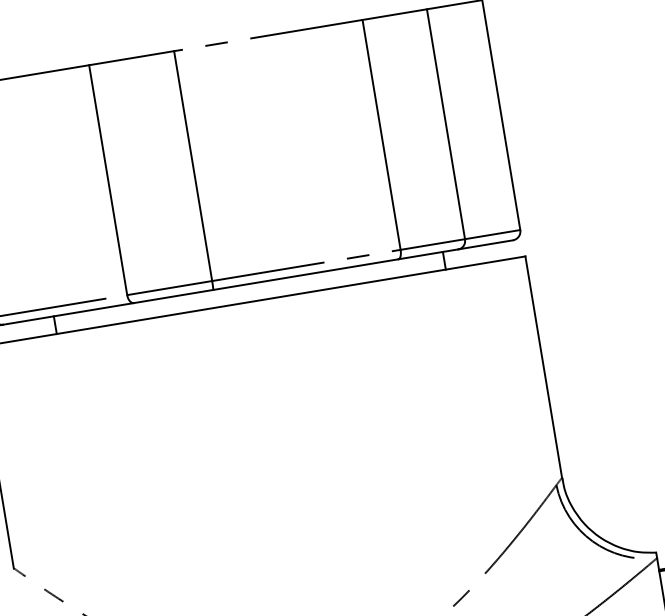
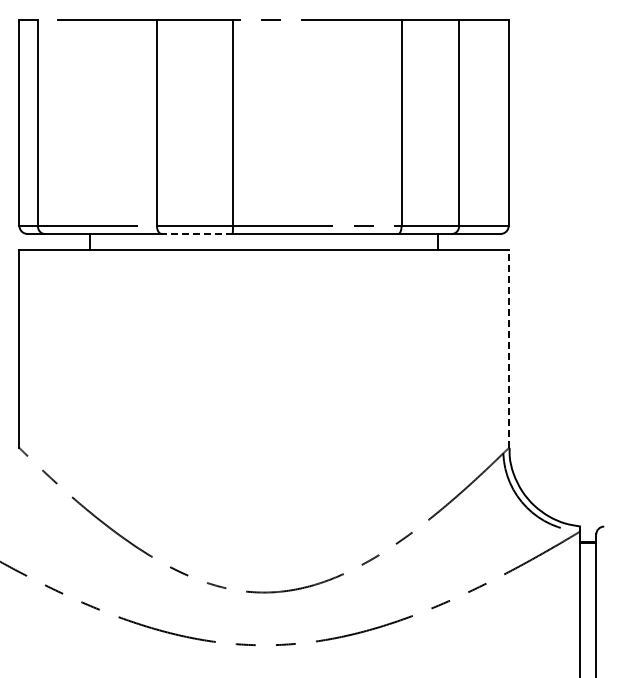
line: (172, 296) -> (196, 233), solid -> dashed
line: (543, 366) -> (509, 348), solid -> dashed

